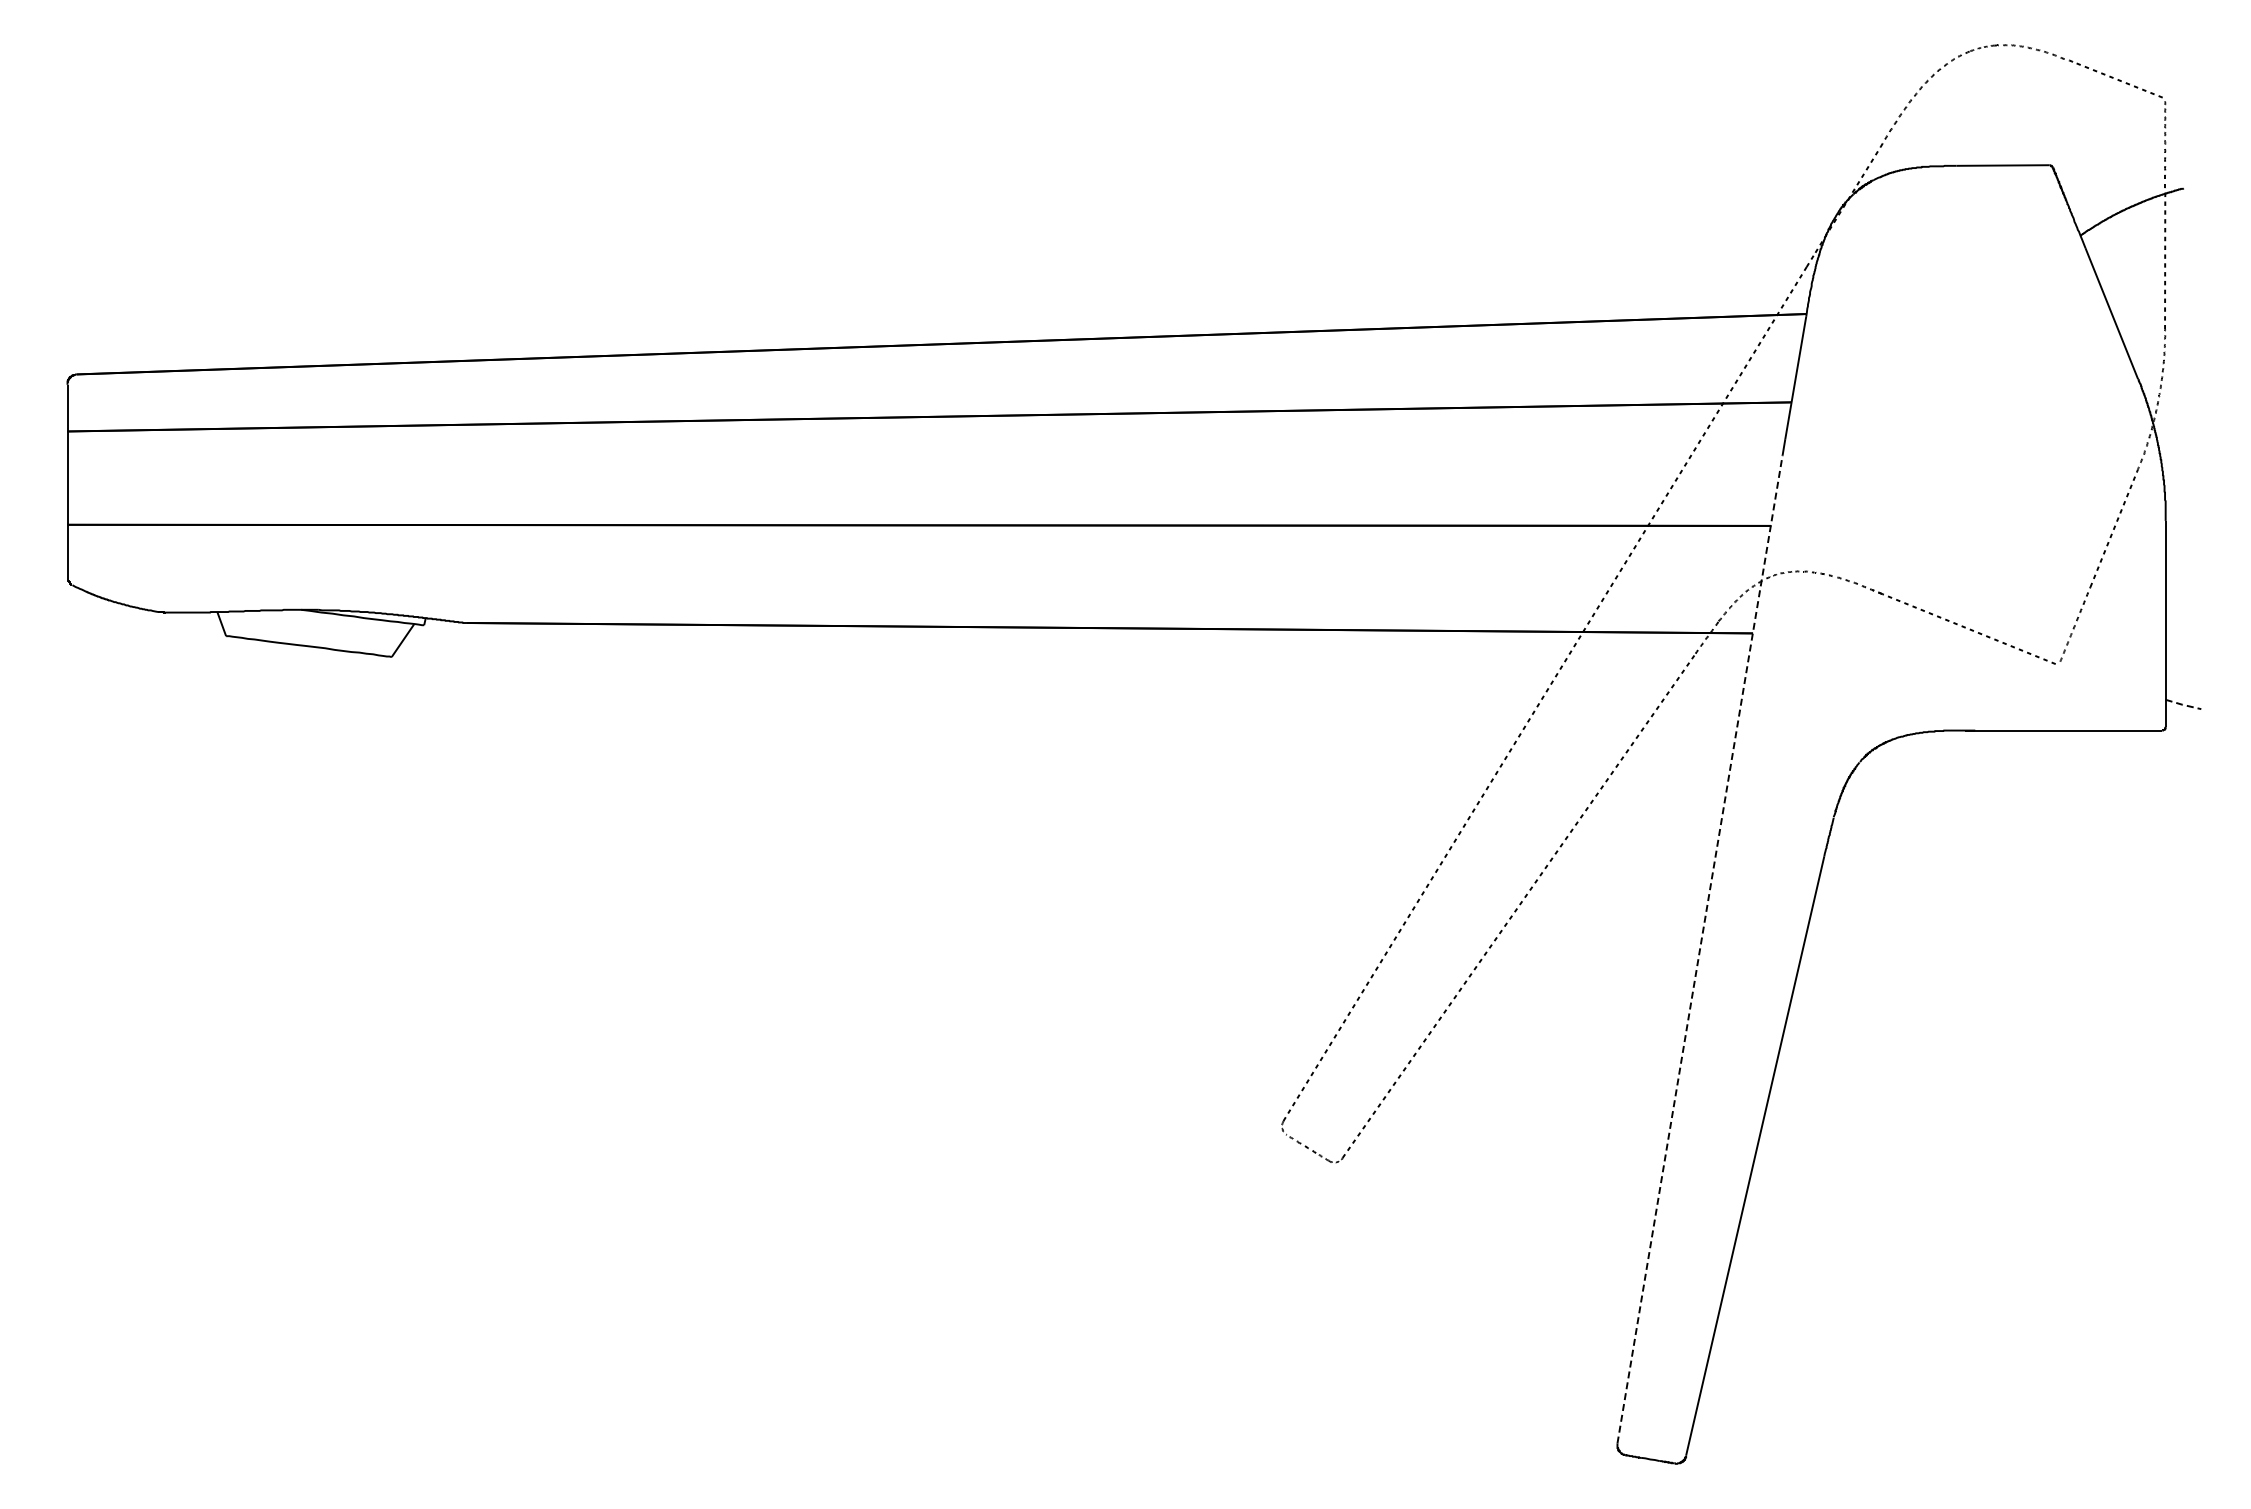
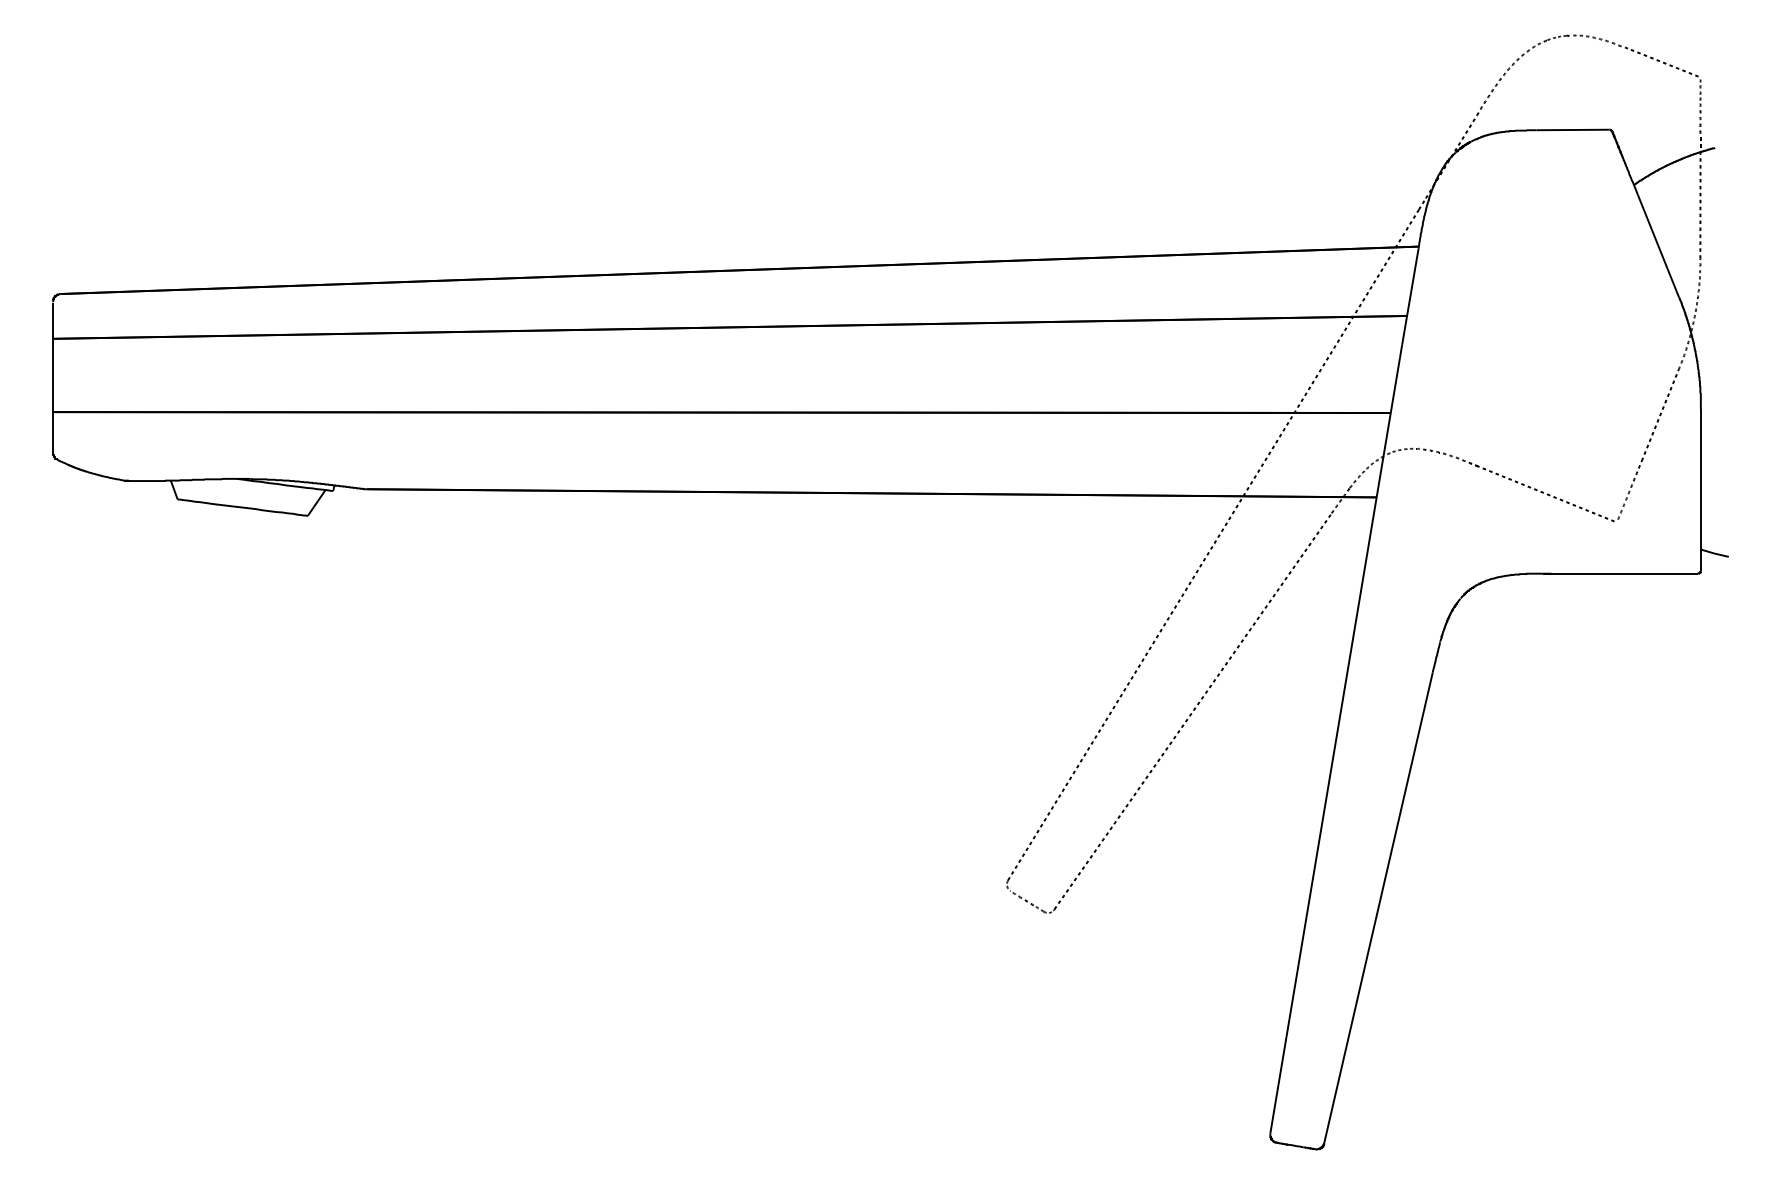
line: (2183, 705) -> (1714, 554), dashed -> solid
line: (1700, 949) -> (1335, 745), dashed -> solid

